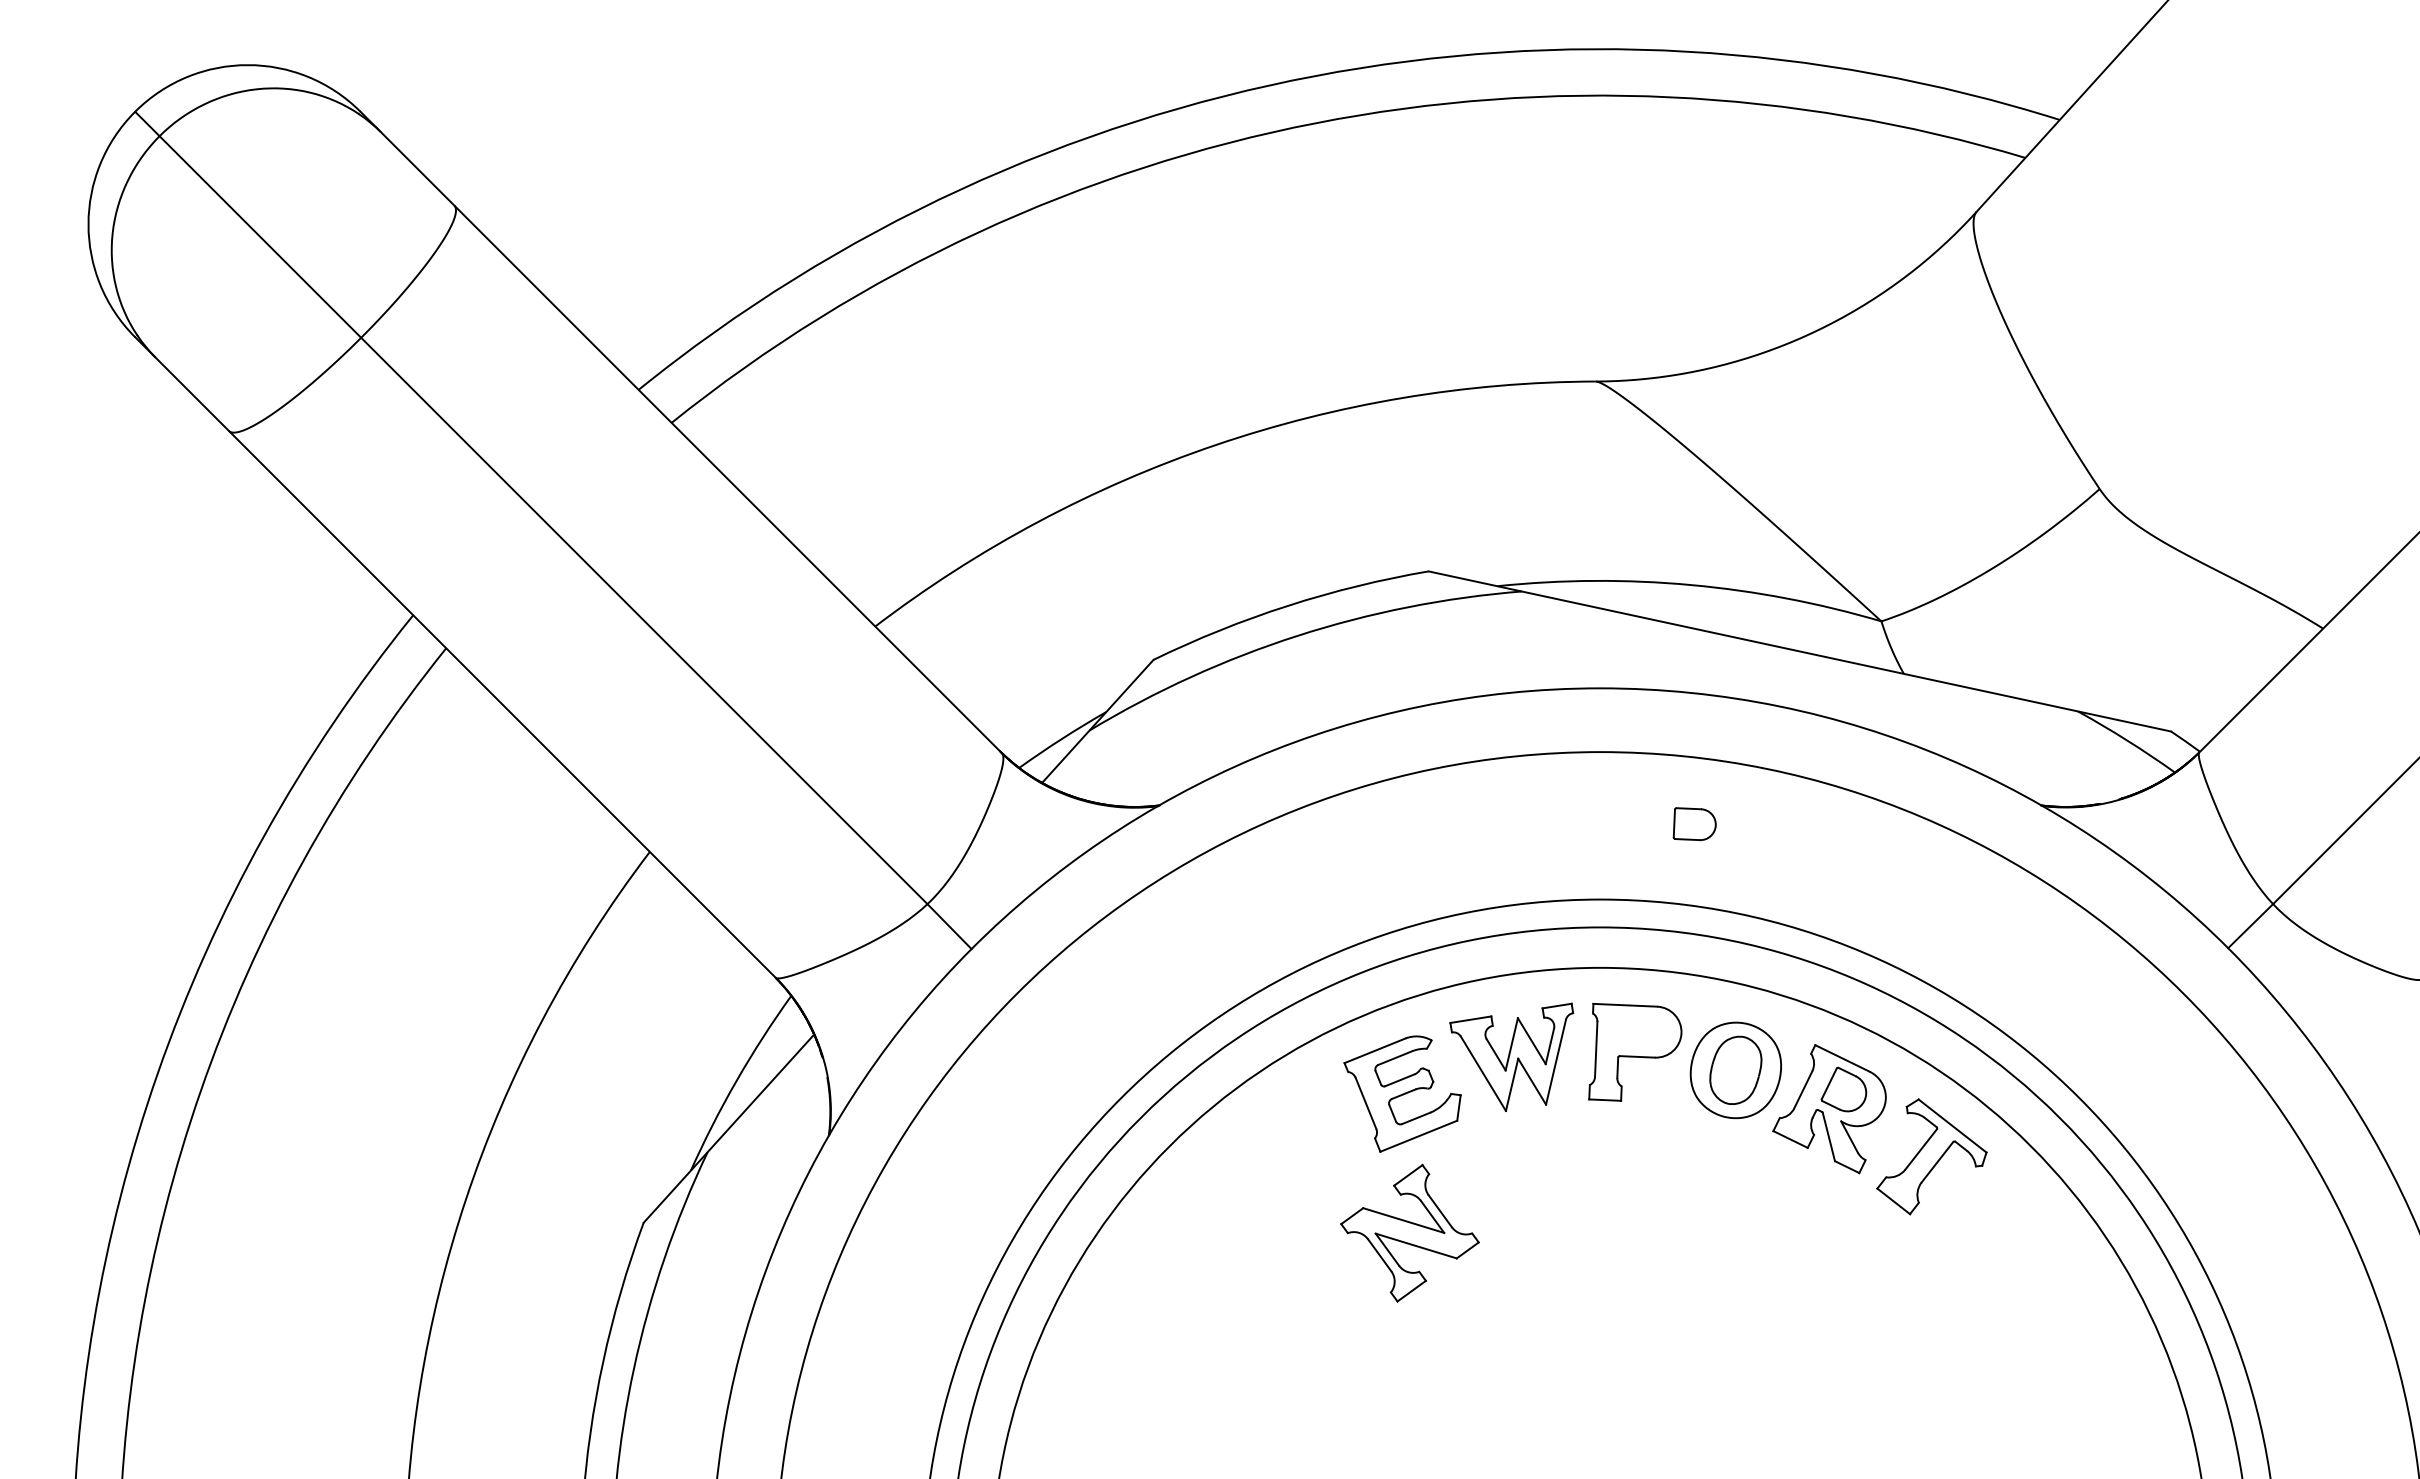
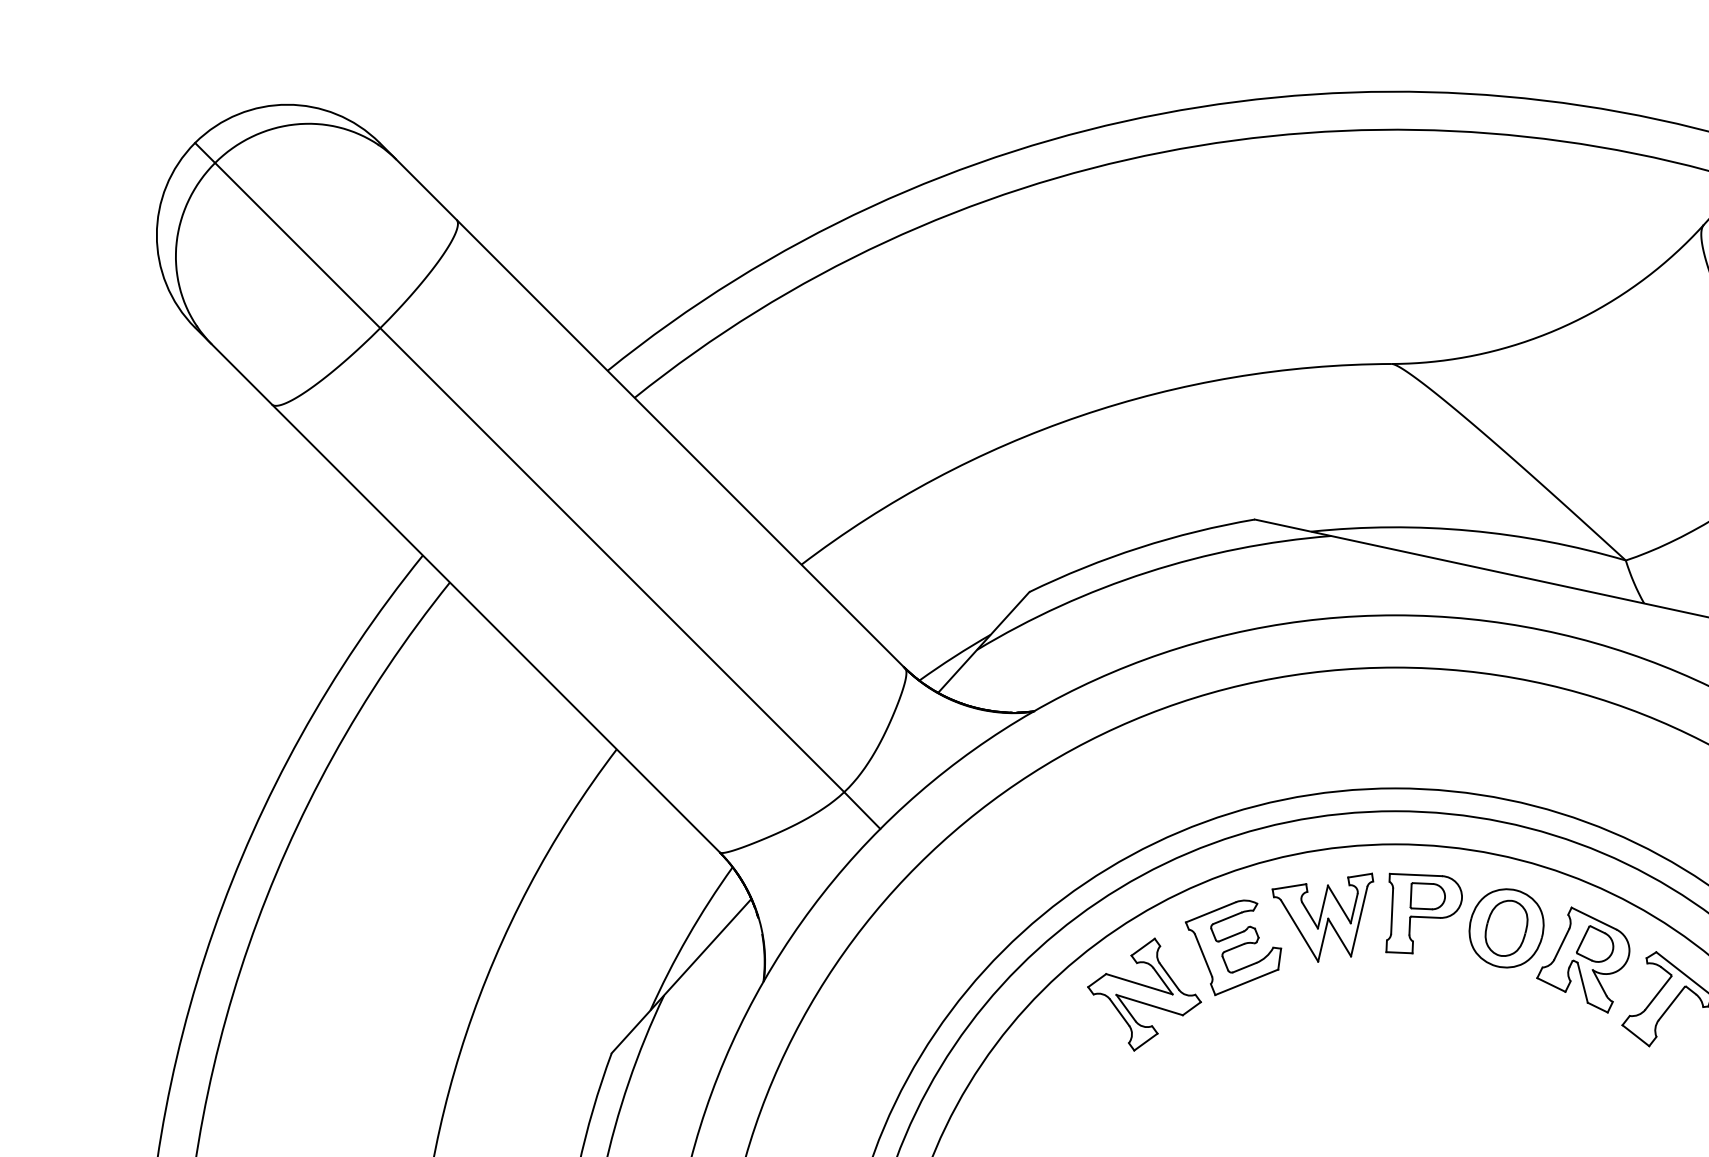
part: (1694, 824) -> (1427, 896), moved
part: (1409, 1233) -> (1144, 994), moved

